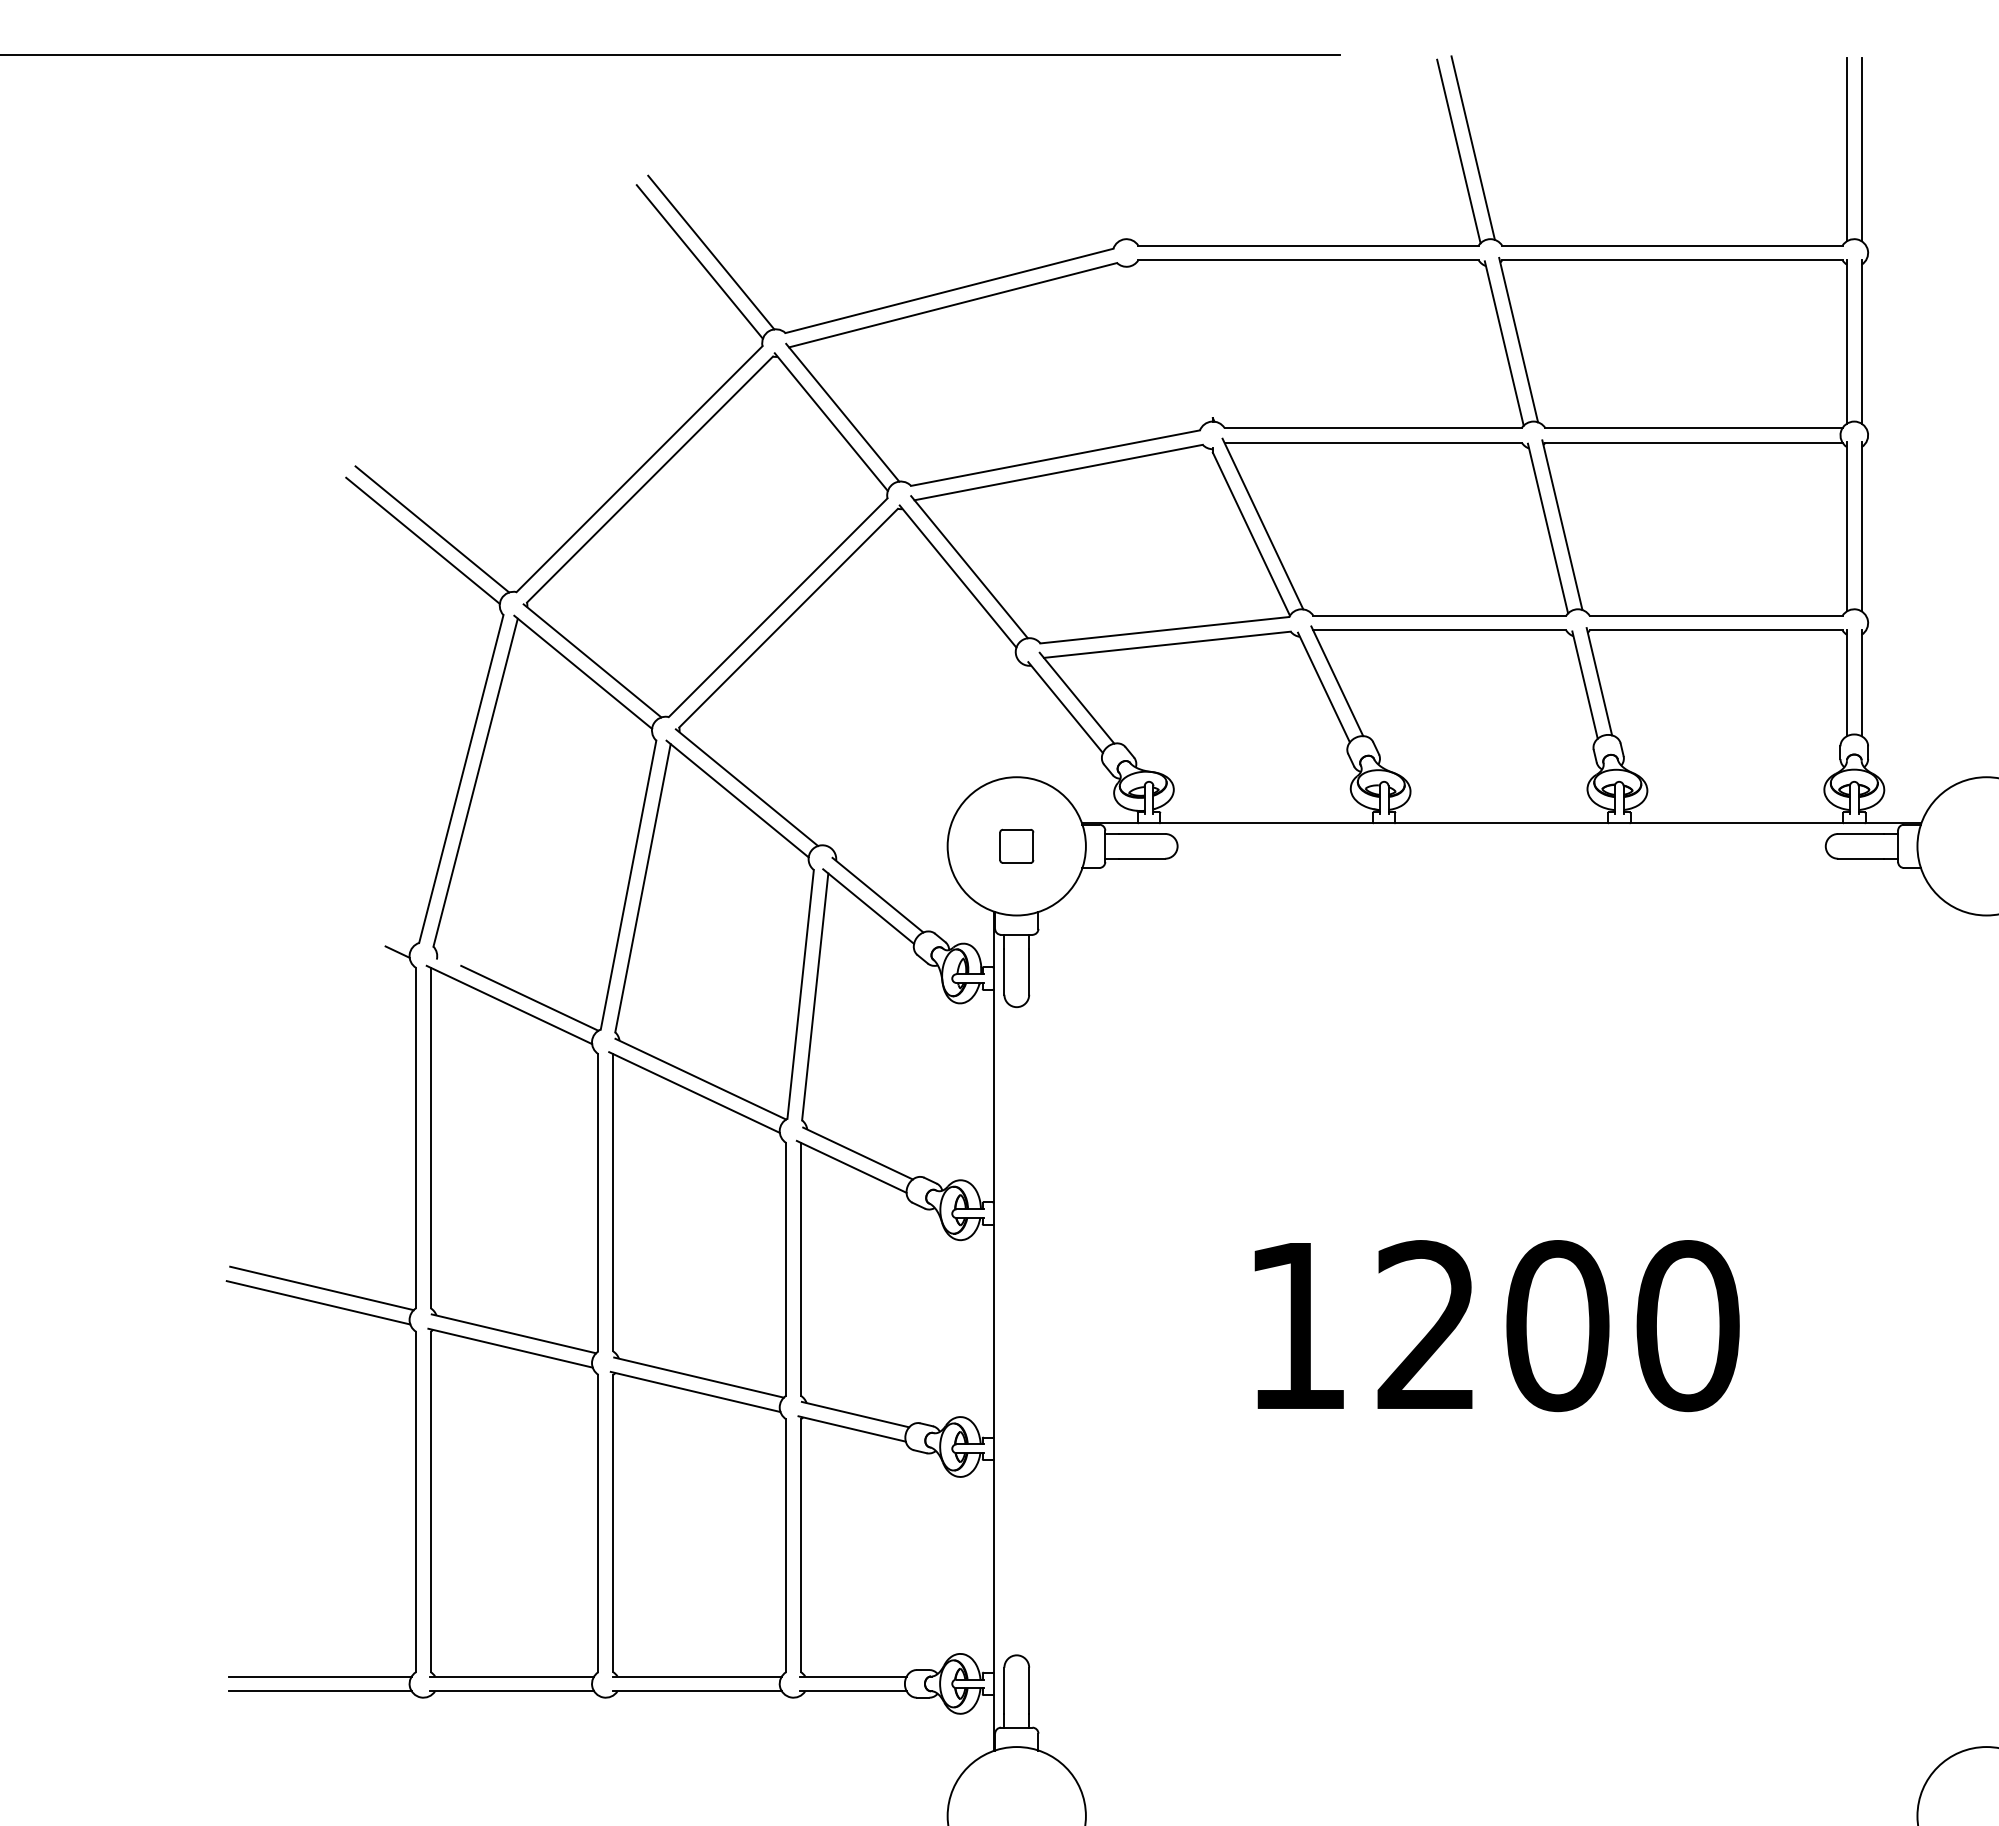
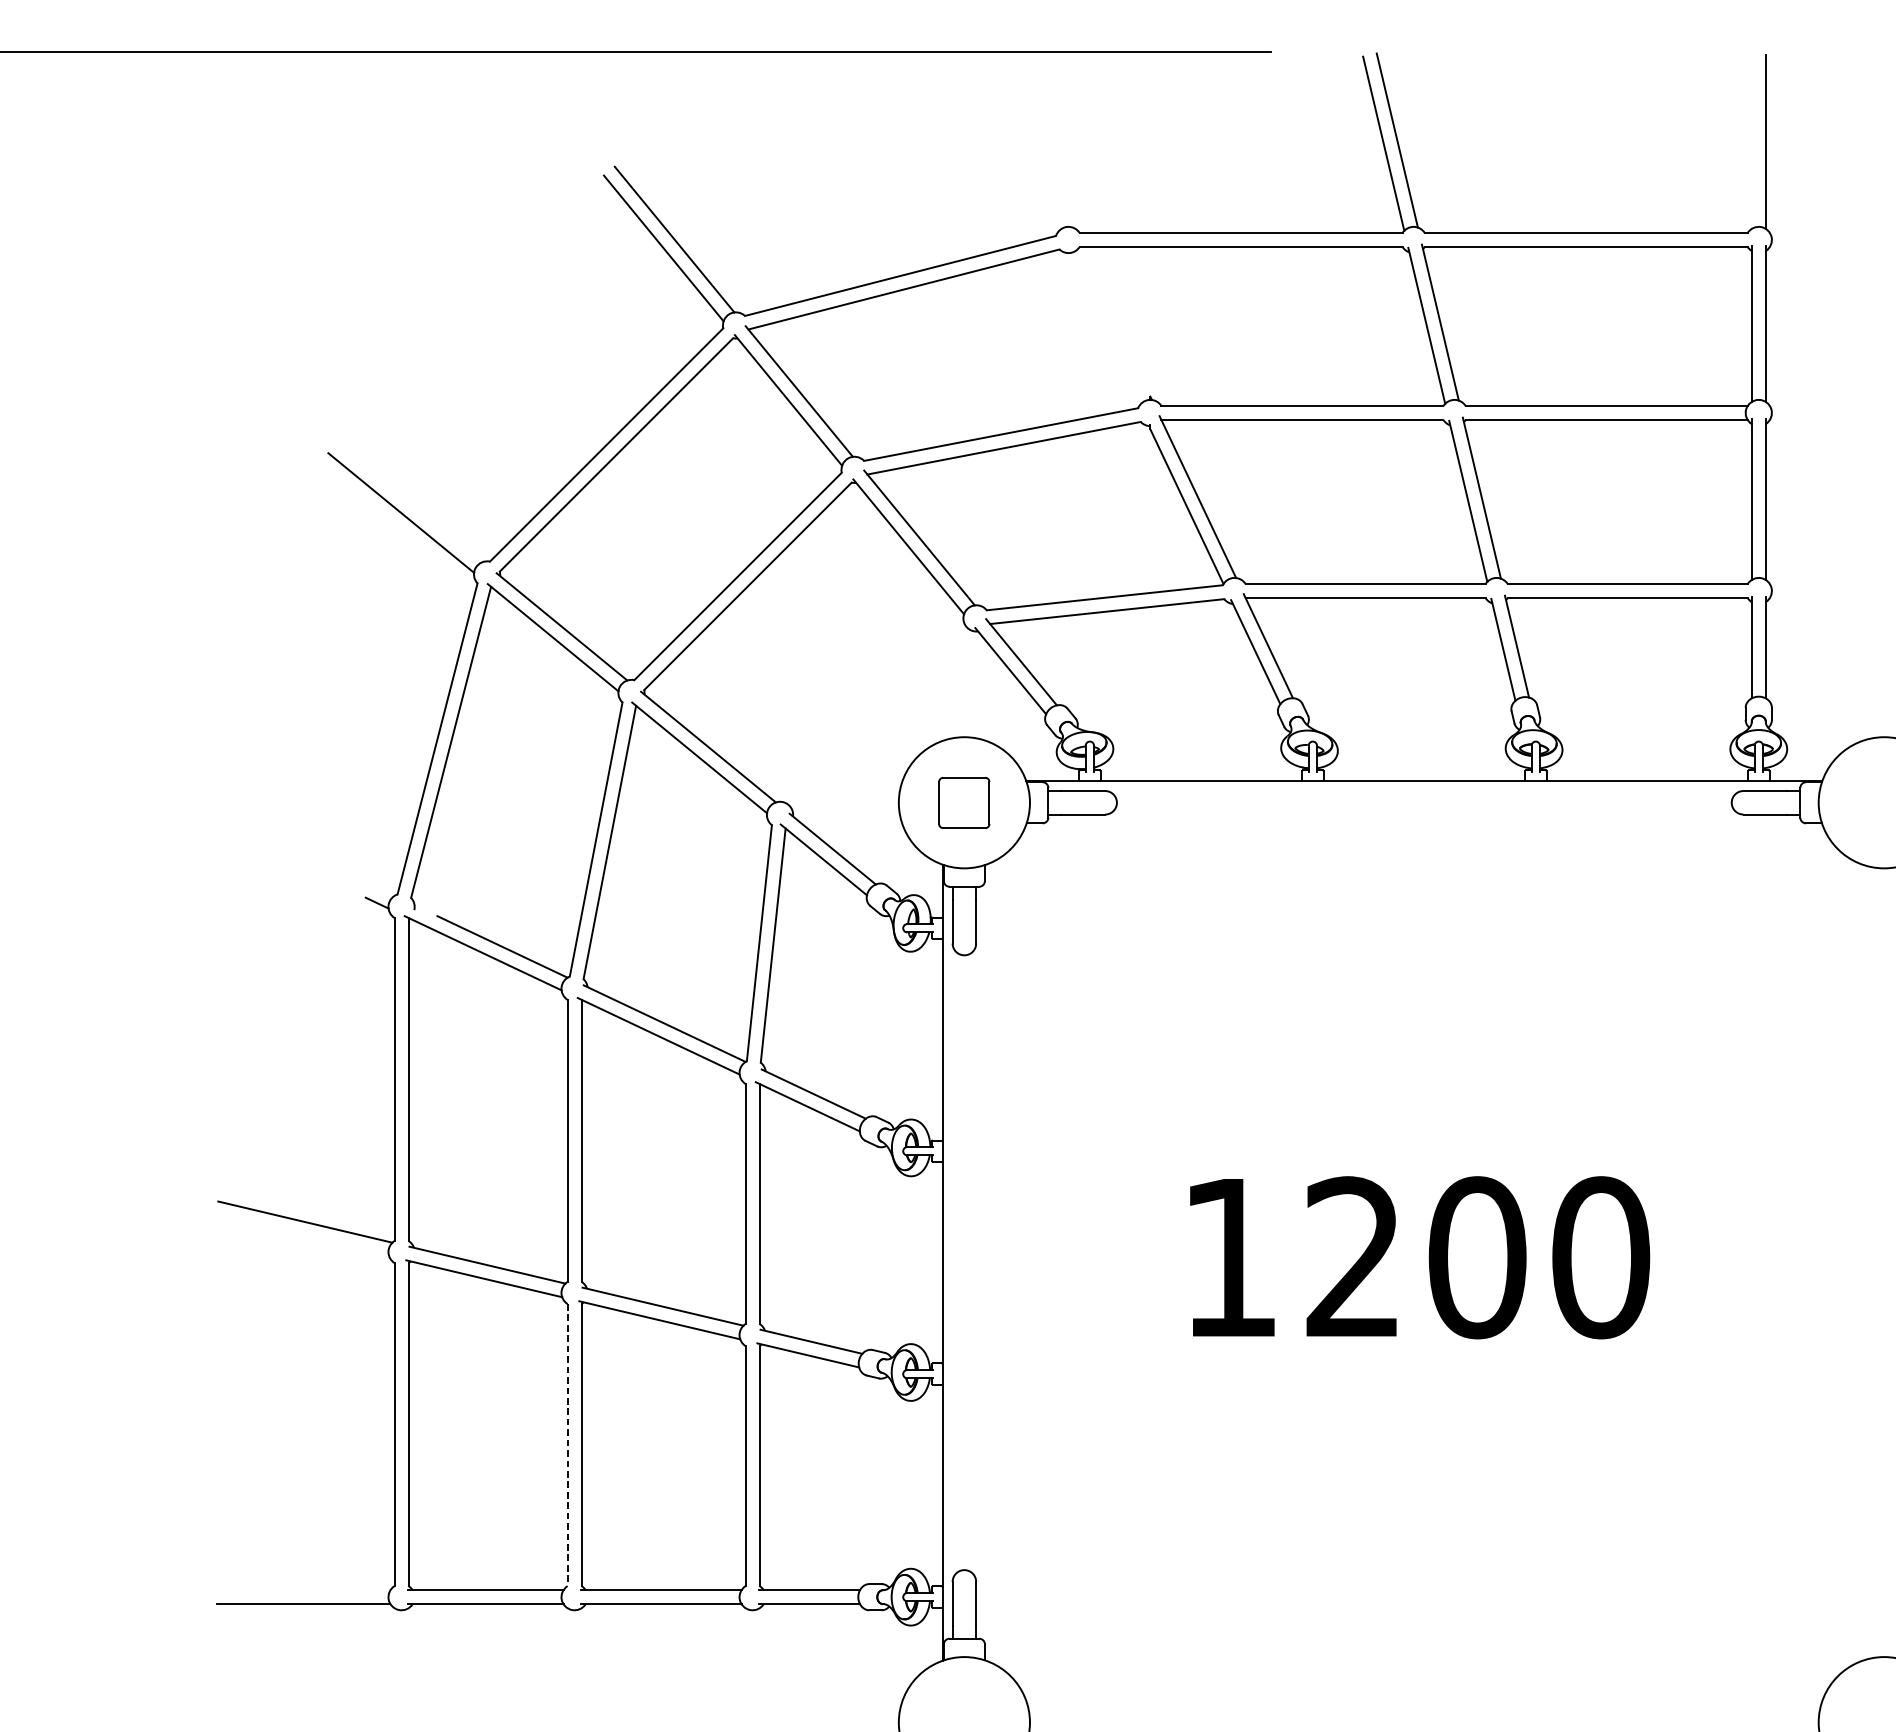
line: (1846, 149) -> (1751, 141), removed
line: (432, 529) -> (410, 502), removed
part: (1016, 845) -> (964, 801), size x1.6
line: (318, 1302) -> (302, 1235), removed
line: (598, 1523) -> (567, 1445), solid -> dashed
line: (319, 1676) -> (303, 1590), removed

